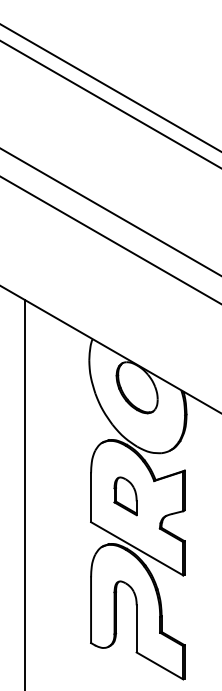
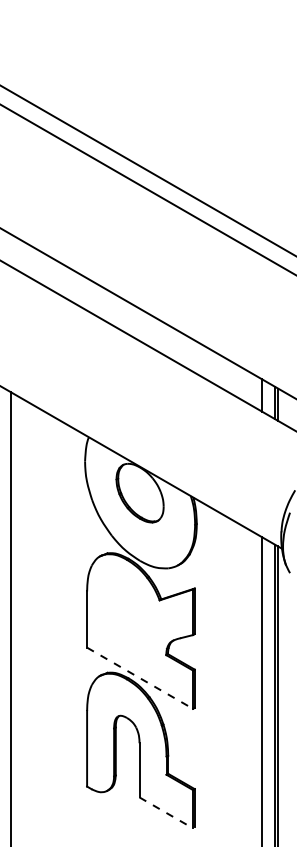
part: (125, 495) -> (126, 617), removed
line: (137, 549) -> (140, 678), solid -> dashed
line: (160, 665) -> (166, 812), solid -> dashed

